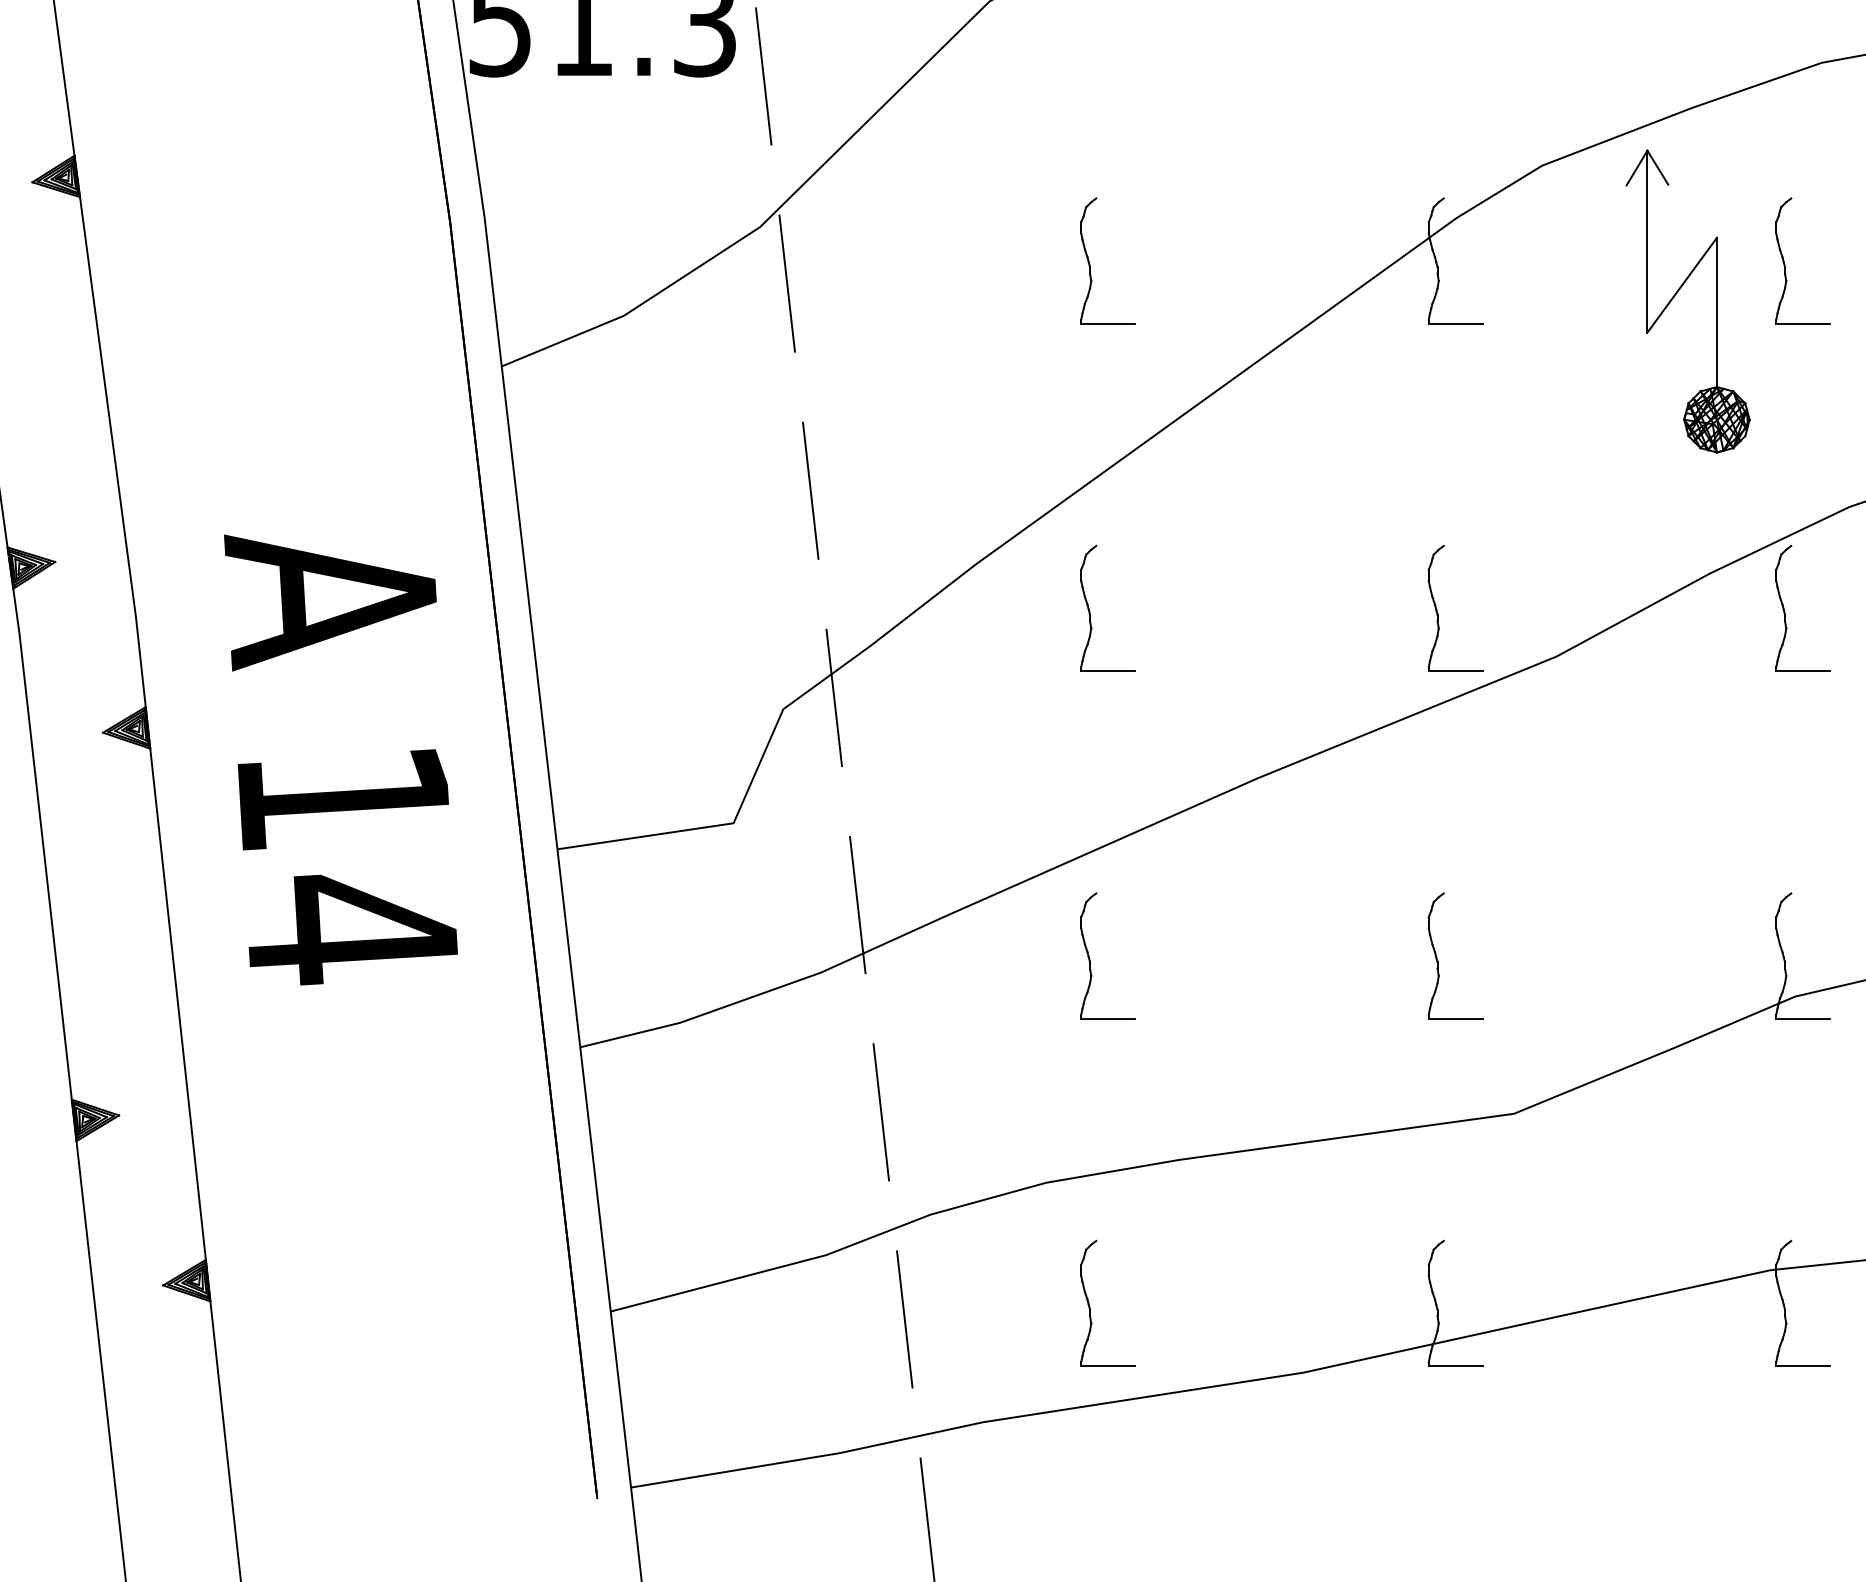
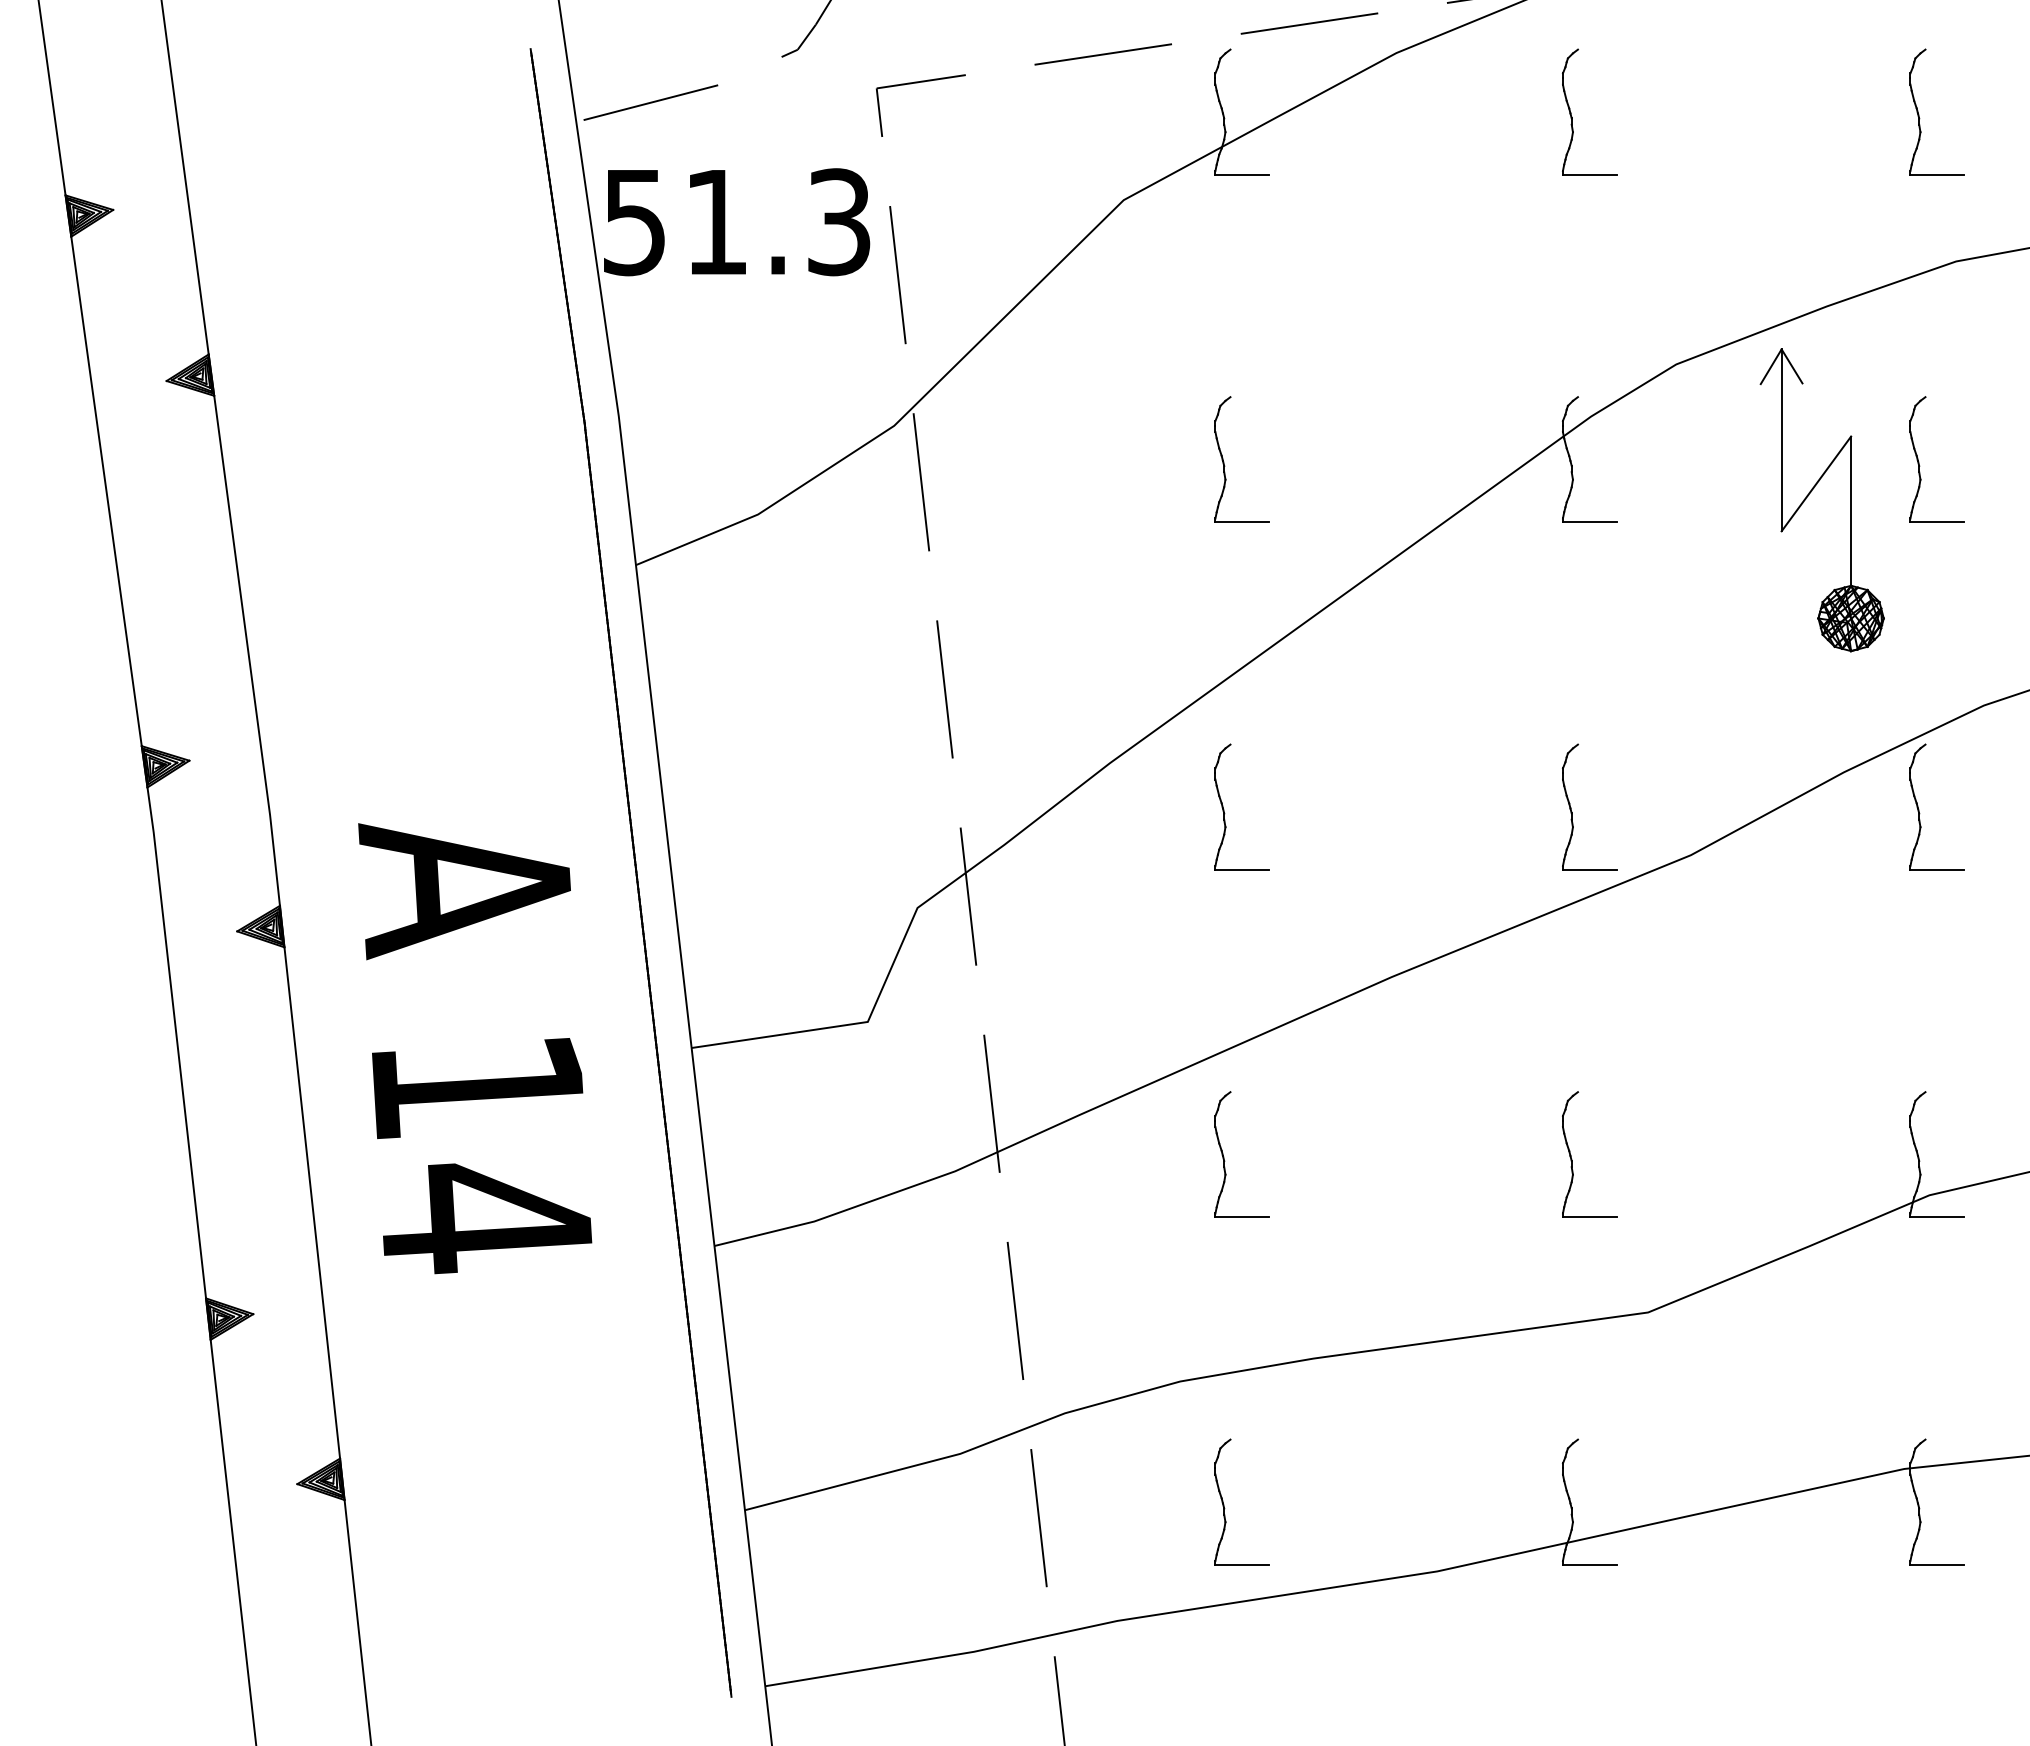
text: (341, 759) -> (475, 1048), moved

